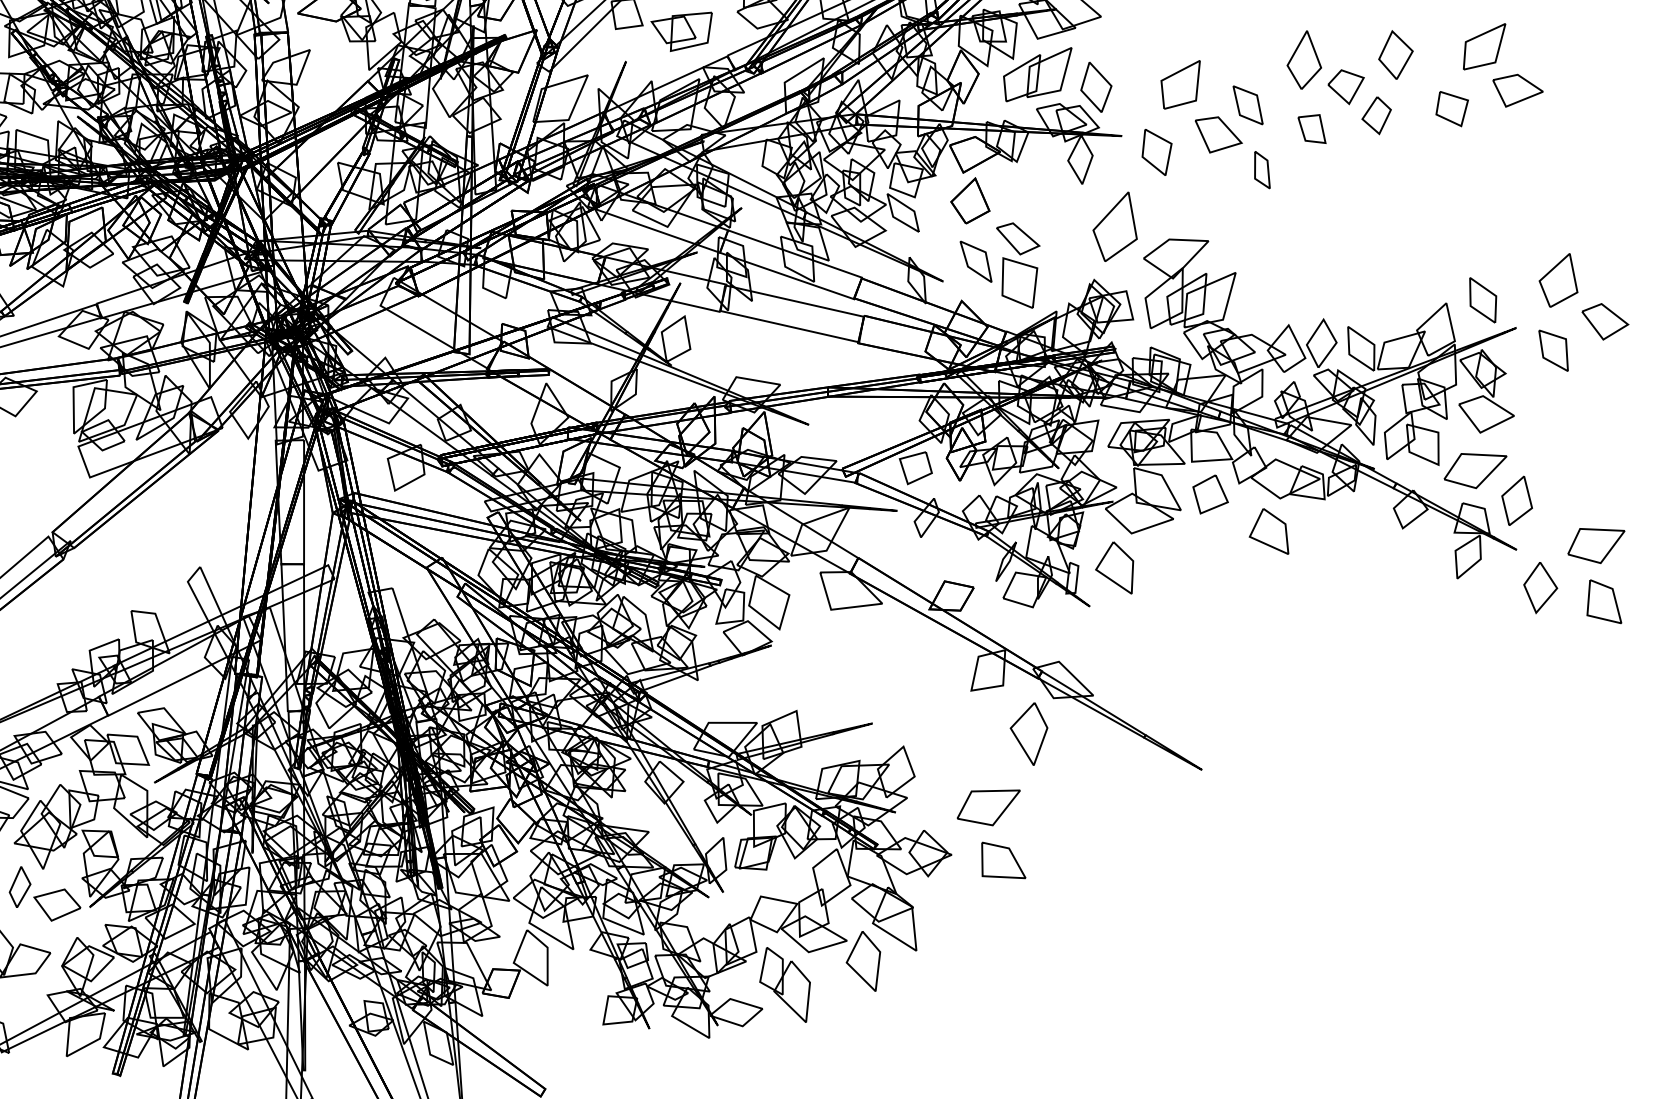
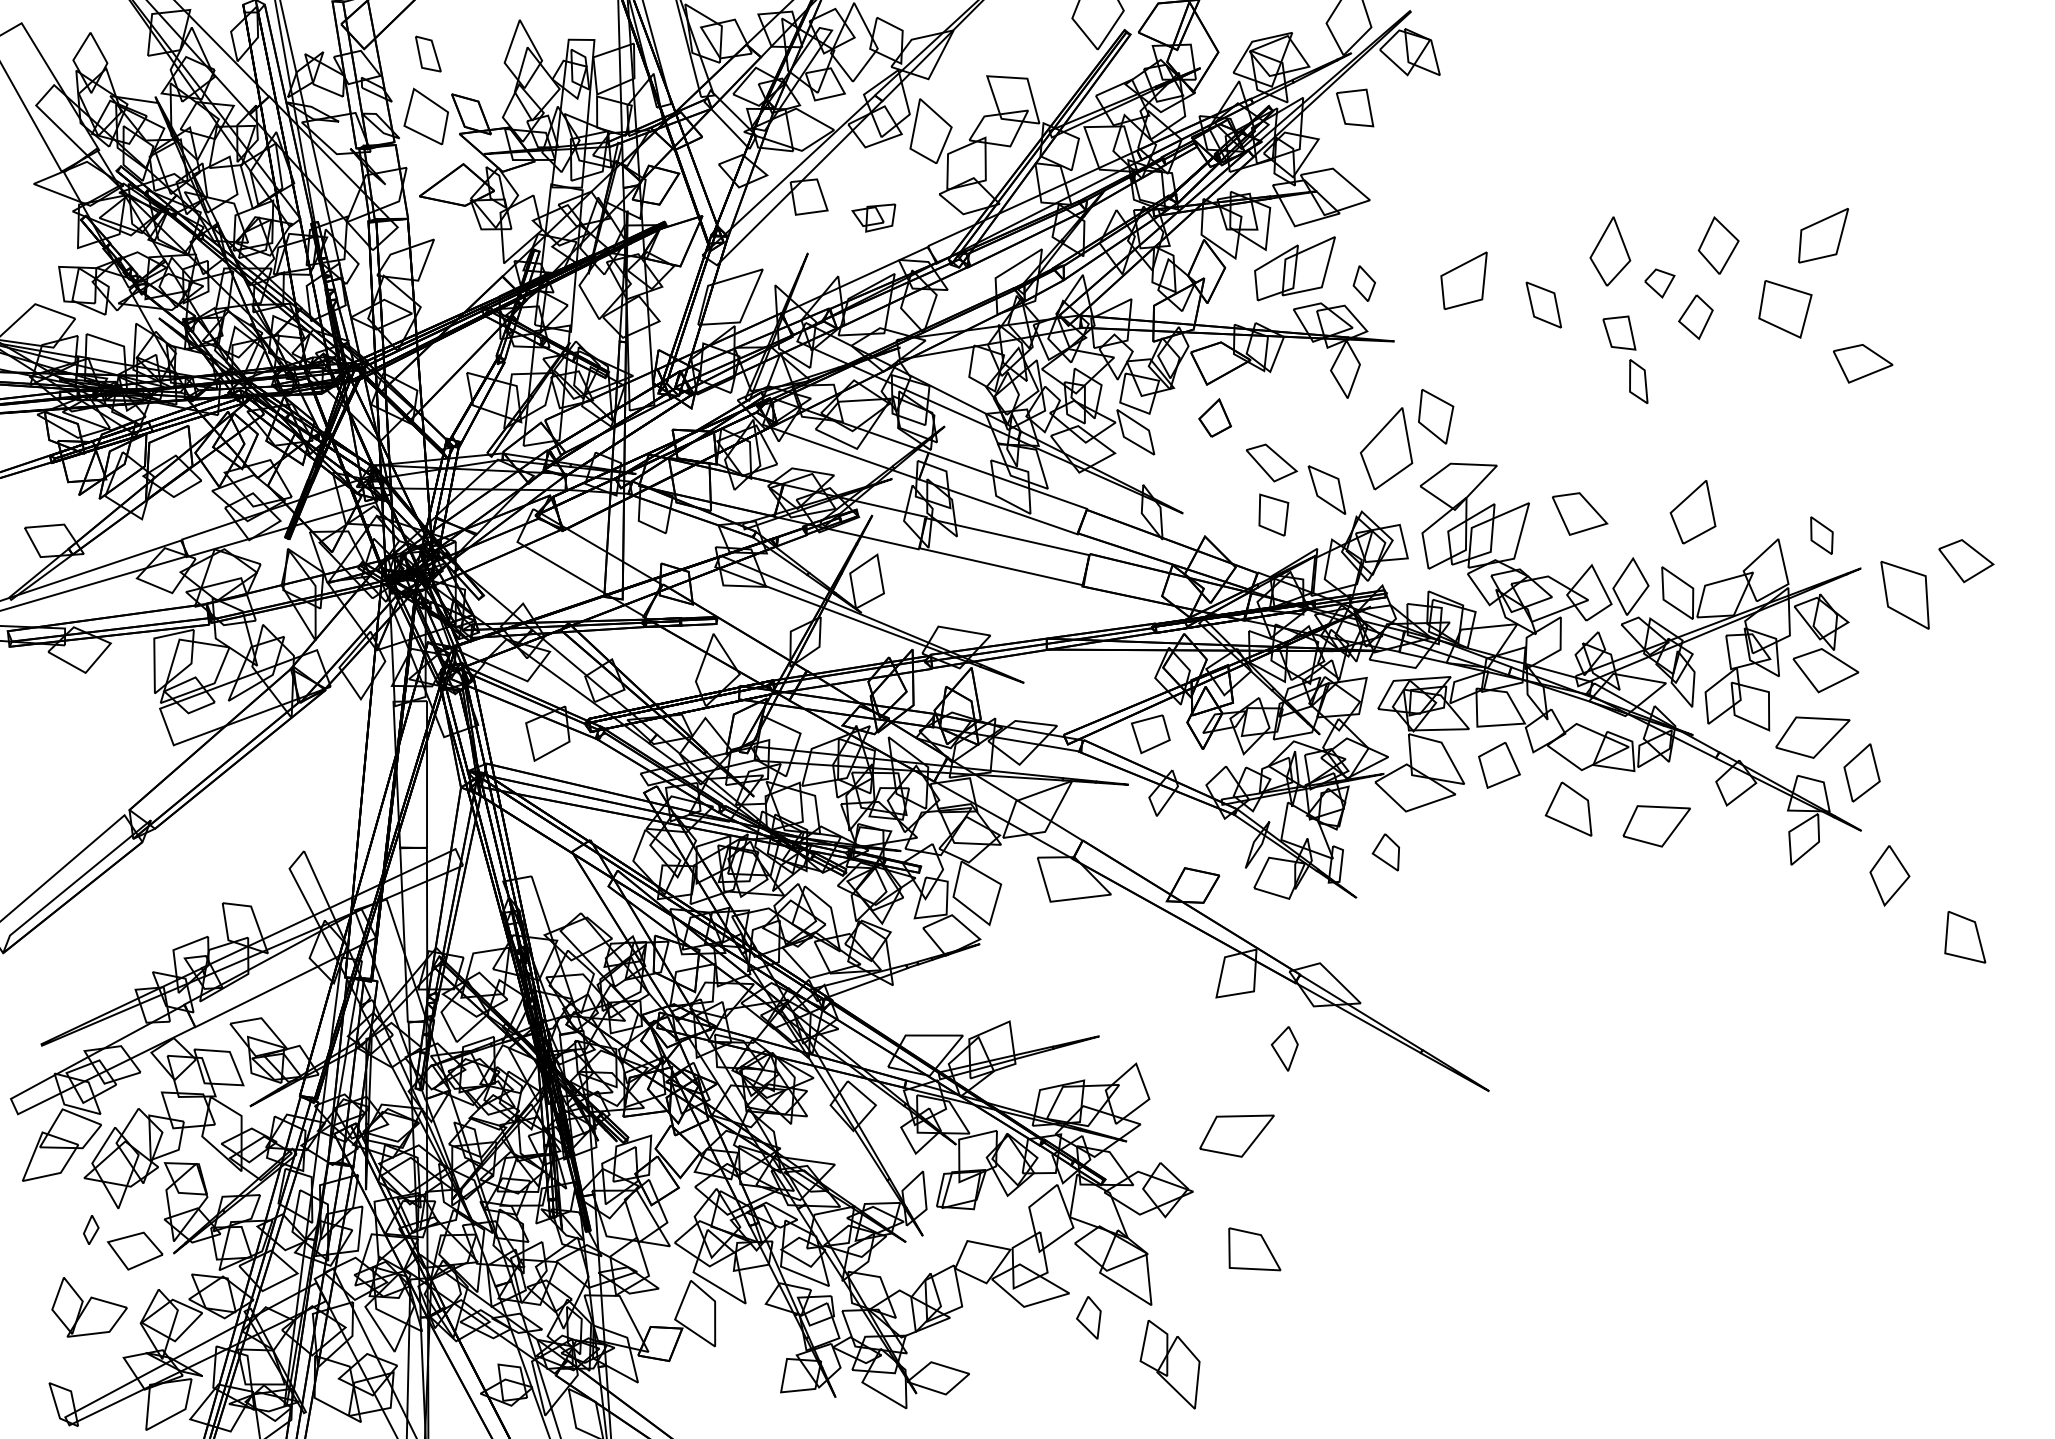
part: (681, 31) -> (873, 217), size x0.6
part: (1096, 87) -> (1364, 283), size x0.6
part: (1345, 87) -> (1659, 283), size x0.7
part: (1518, 90) -> (1863, 363), moved
part: (1451, 109) -> (1784, 309), size x1.4
part: (1218, 134) -> (1579, 513), moved
part: (1157, 152) -> (1436, 416), moved
part: (1262, 169) -> (1638, 381), moved
part: (969, 200) -> (1214, 417), size x0.7
part: (975, 261) -> (1326, 489), moved
part: (1558, 280) -> (1692, 512), moved
part: (1019, 282) -> (1273, 514), size x0.7
part: (1482, 300) -> (1821, 535), size x0.7
part: (1553, 350) -> (1905, 595), size x1.4
part: (1596, 546) -> (1656, 826), moved
part: (1114, 568) -> (1385, 852), size x0.6
part: (1604, 601) -> (1965, 937), moved
part: (1028, 733) -> (1284, 1048), size x0.6
part: (1003, 860) -> (1254, 1249), moved
part: (20, 886) -> (91, 1229), size x0.6
part: (863, 961) -> (1088, 1317), size x0.6
part: (784, 984) -> (1169, 1364), moved

